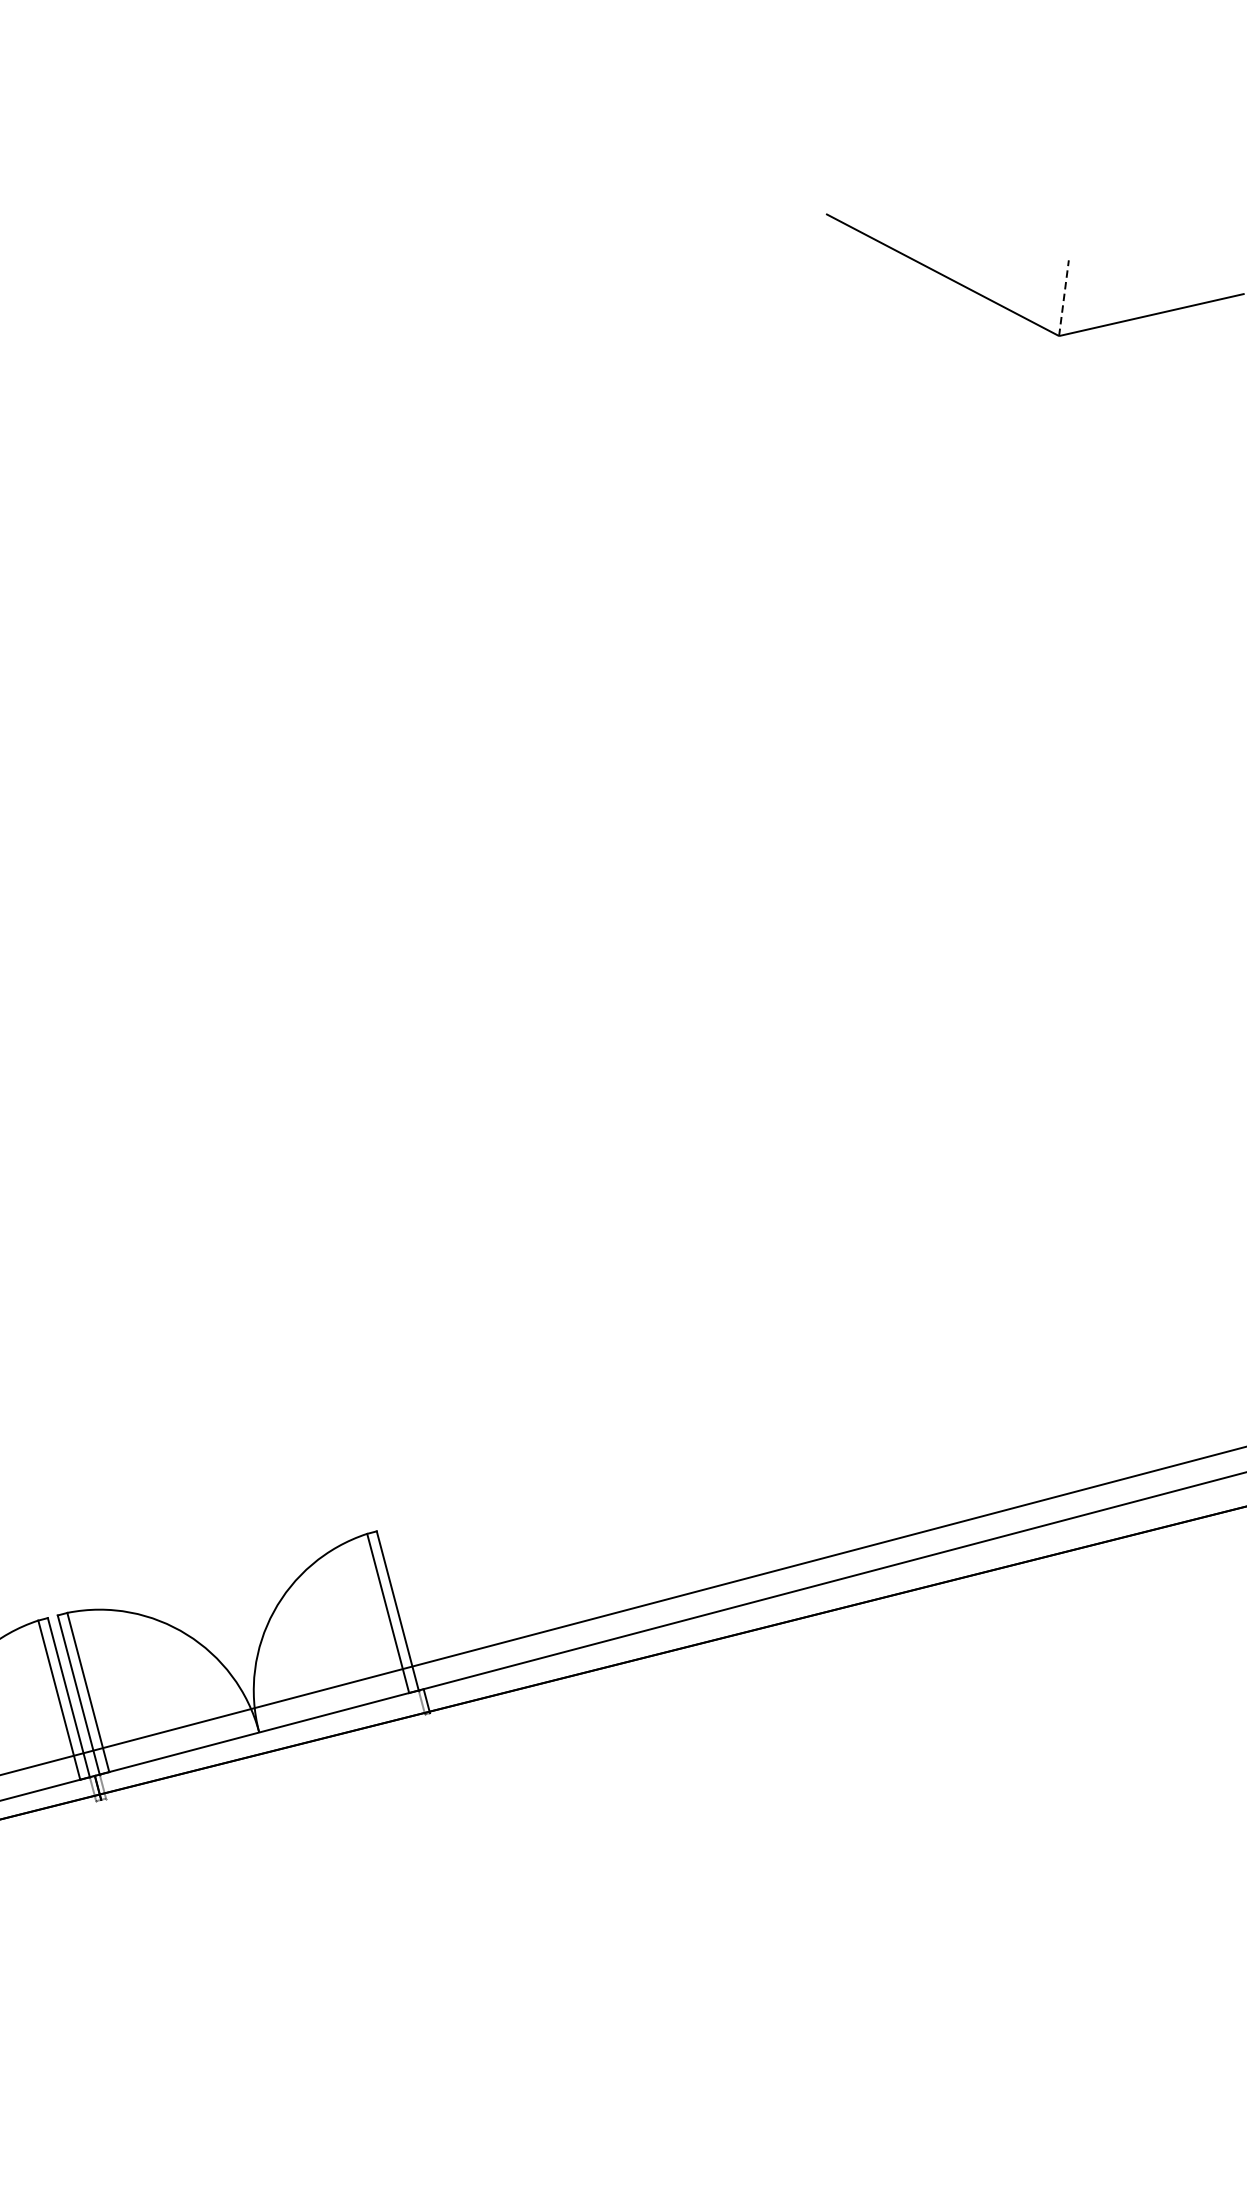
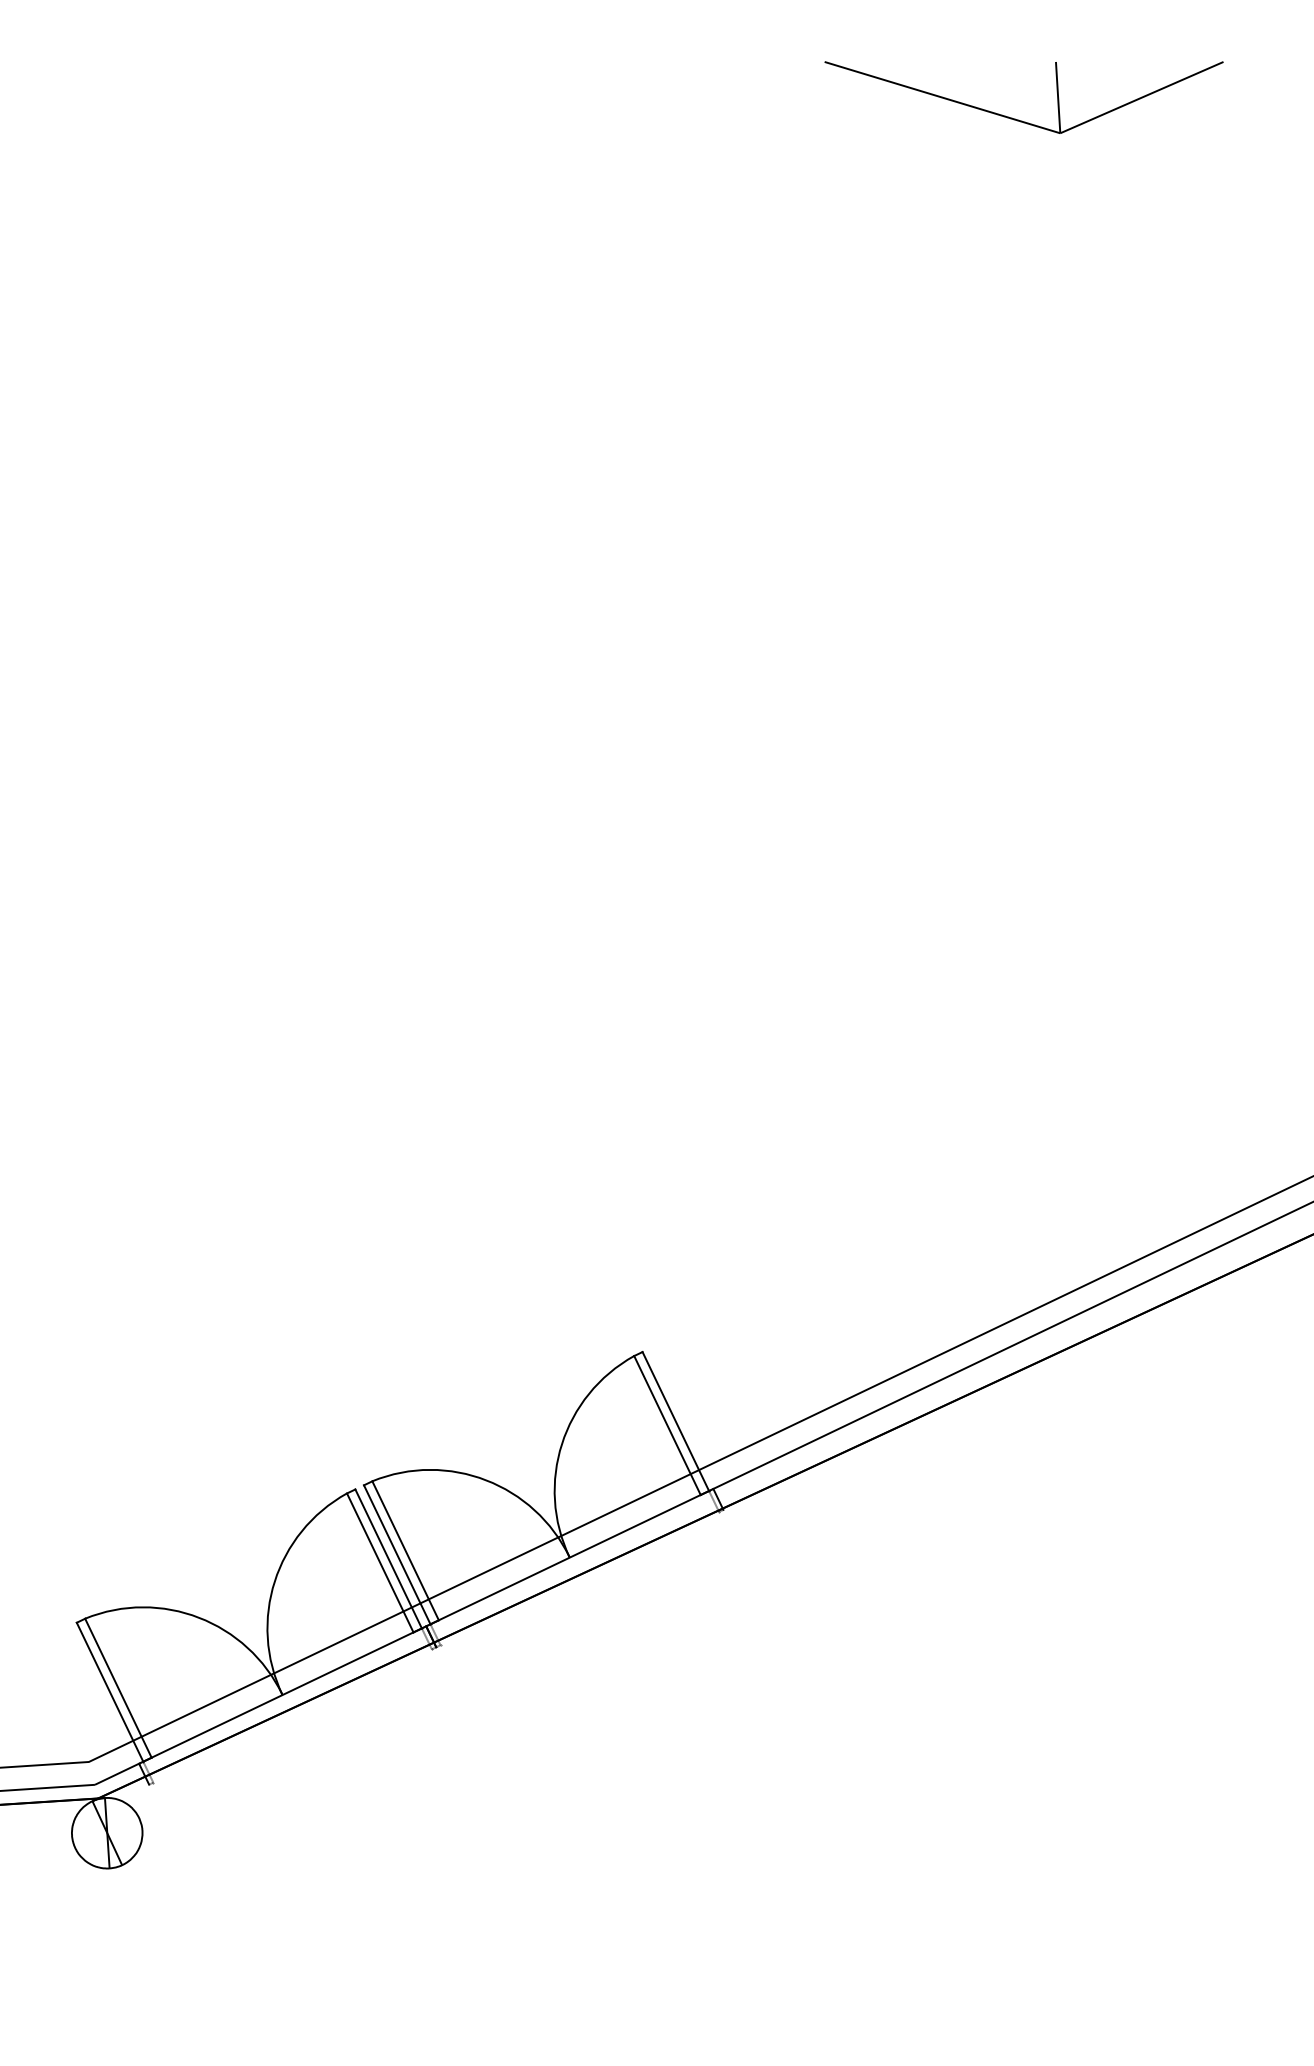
line: (1064, 298) -> (1058, 97), dashed -> solid

